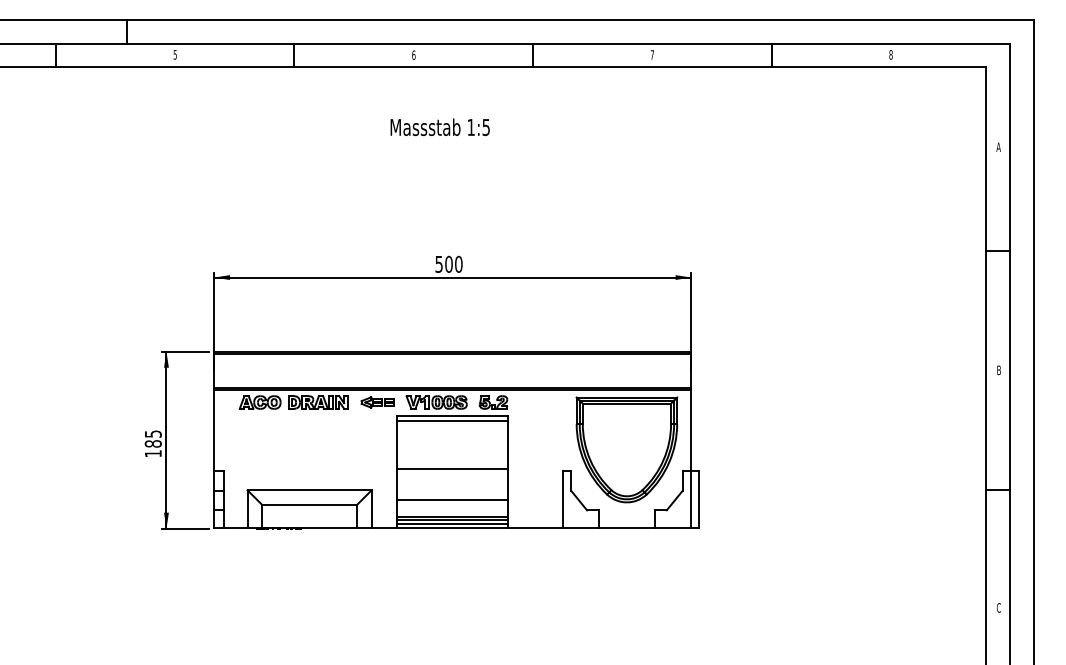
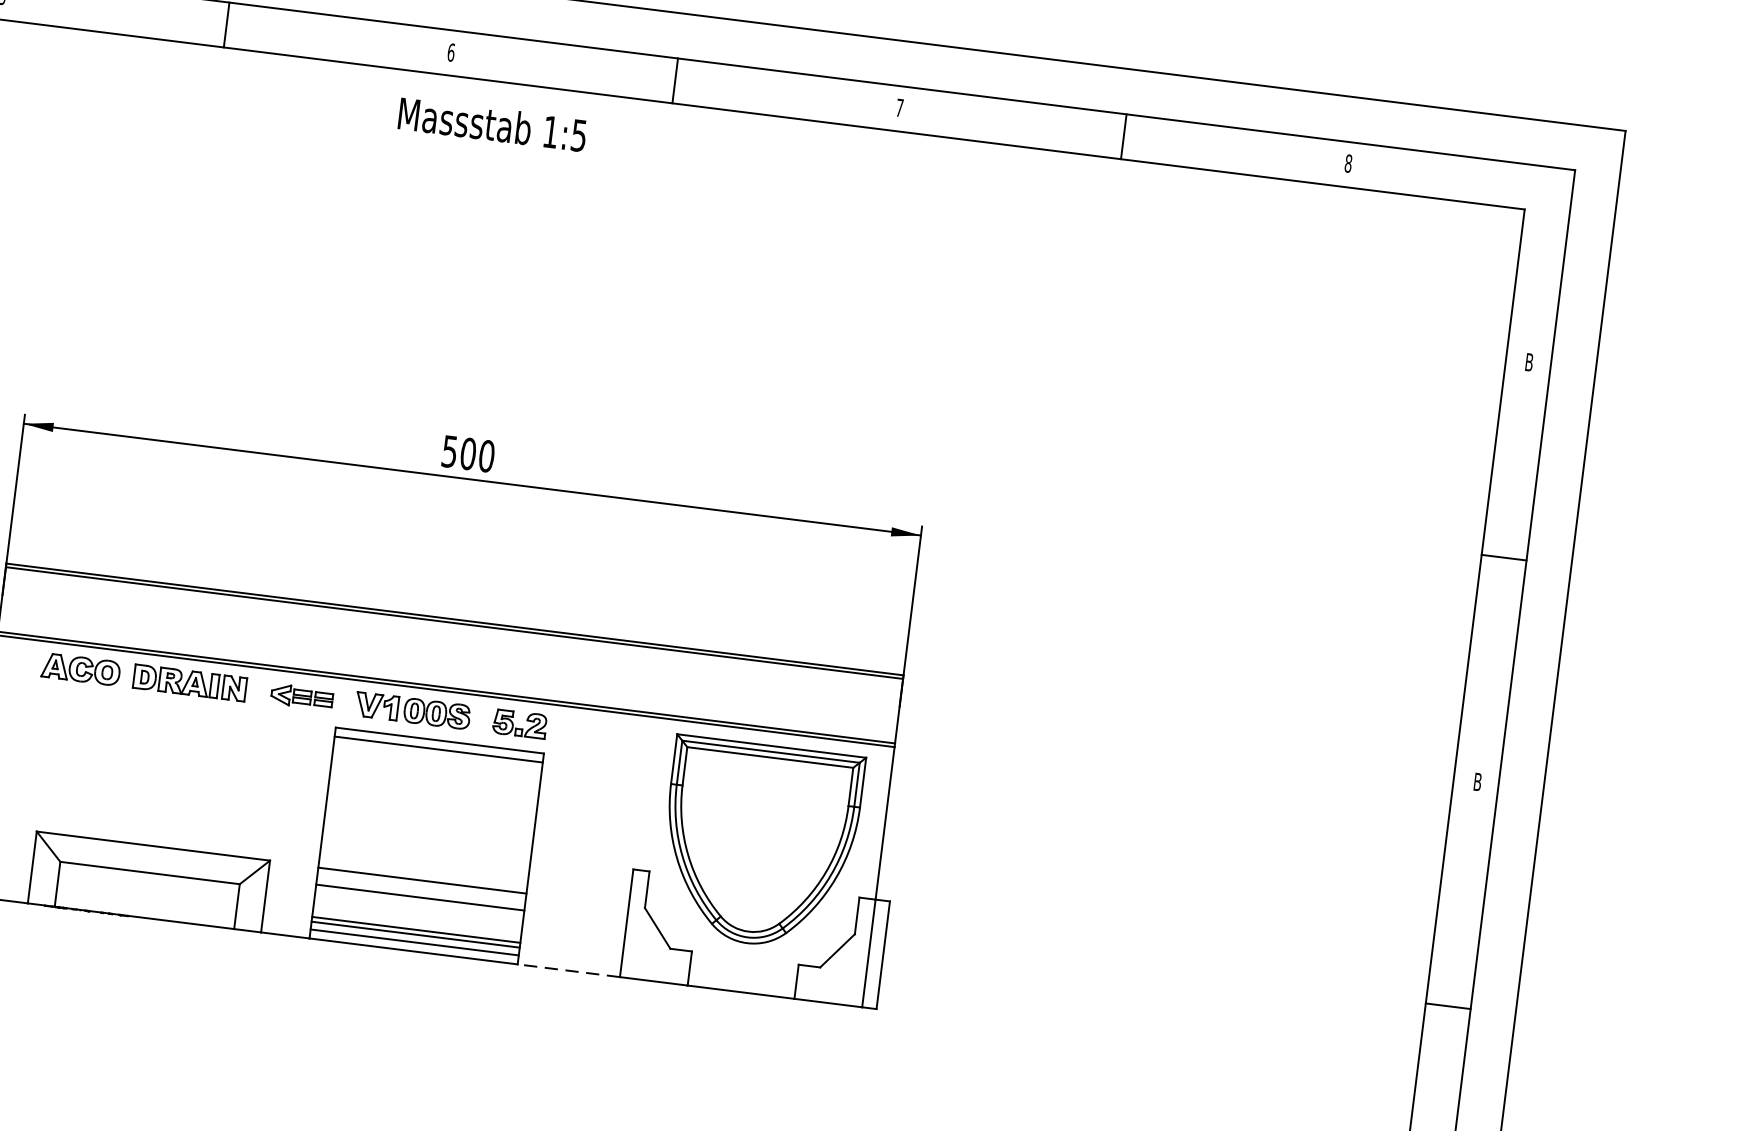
text: (439, 127) -> (491, 124), moved
text: (998, 146) -> (1529, 361), A -> B
line: (452, 468) -> (422, 879), moved
line: (534, 528) -> (567, 970), solid -> dashed

